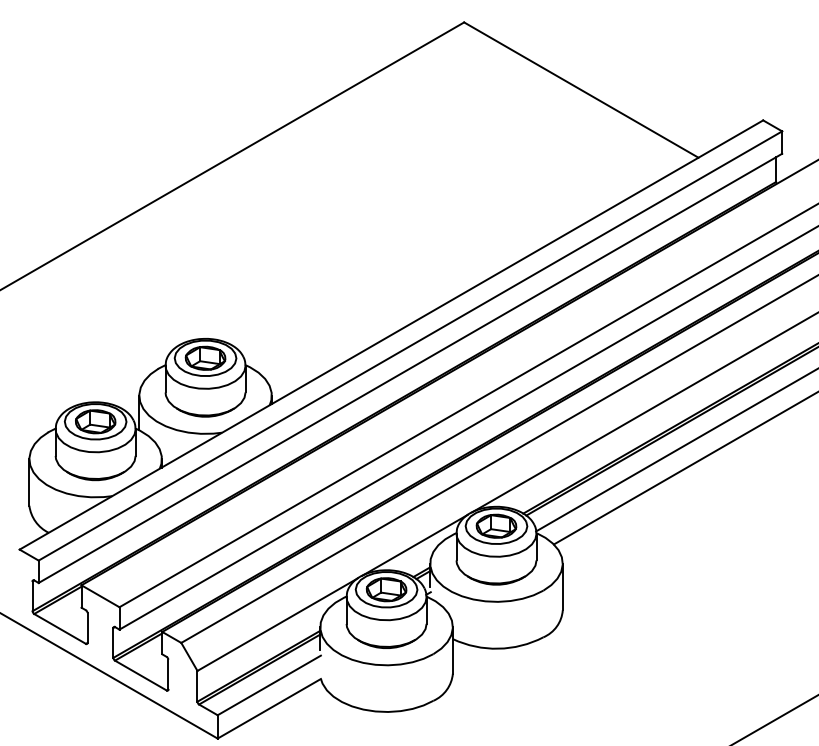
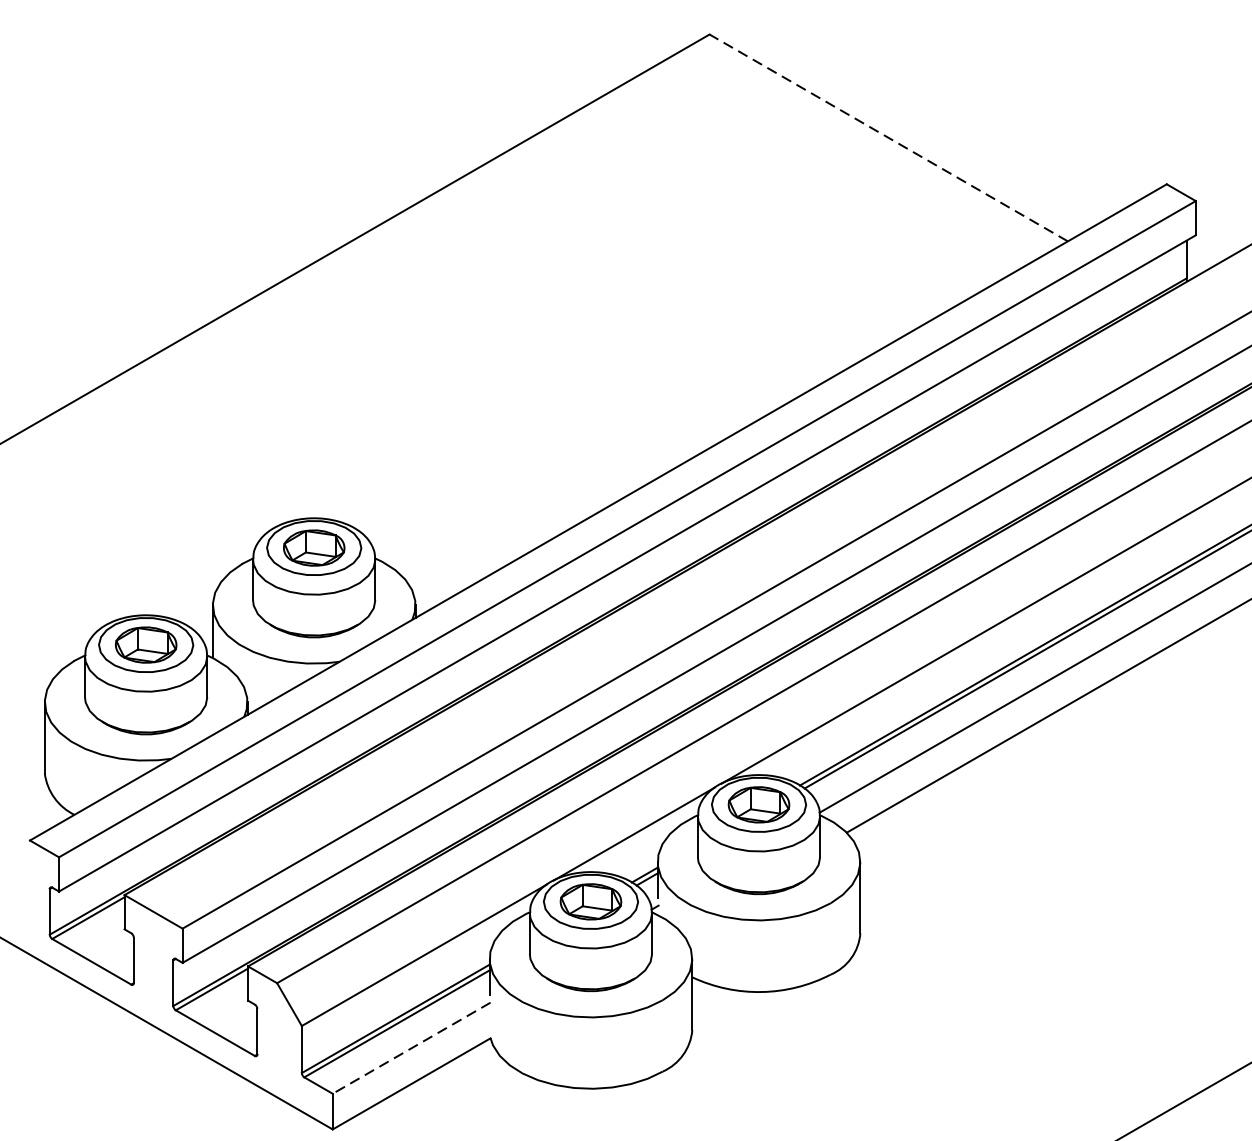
line: (580, 89) -> (887, 137), solid -> dashed
line: (269, 685) -> (411, 1048), solid -> dashed

